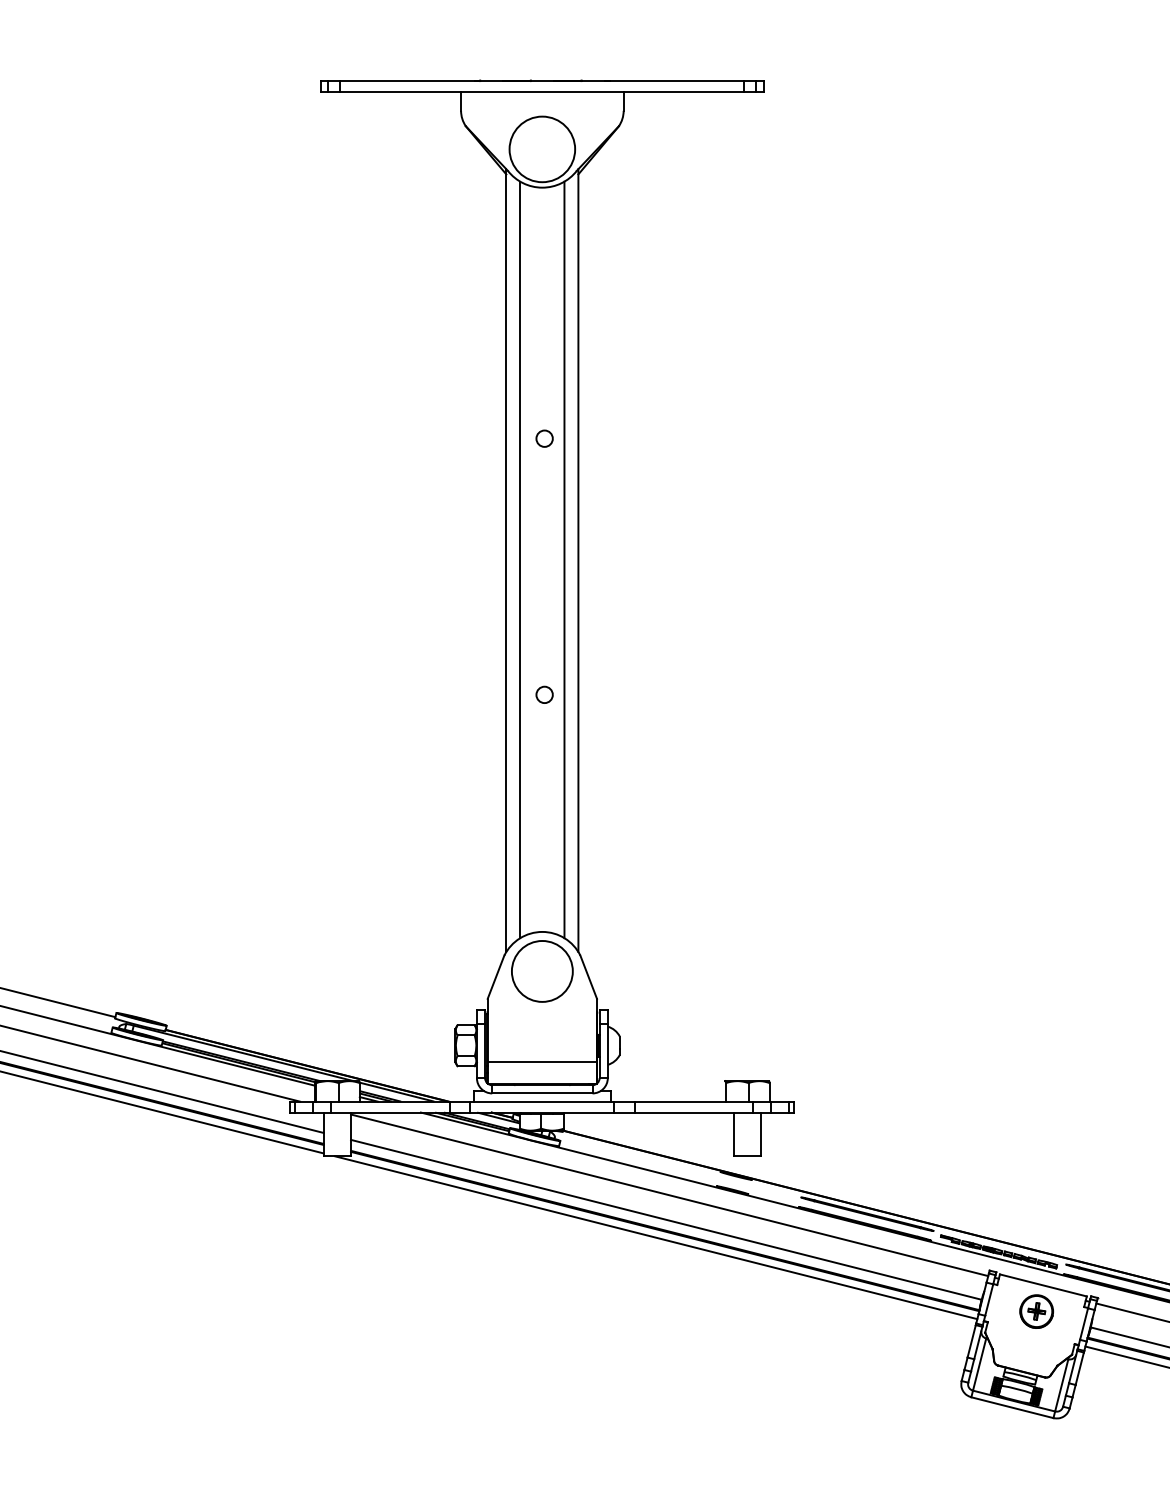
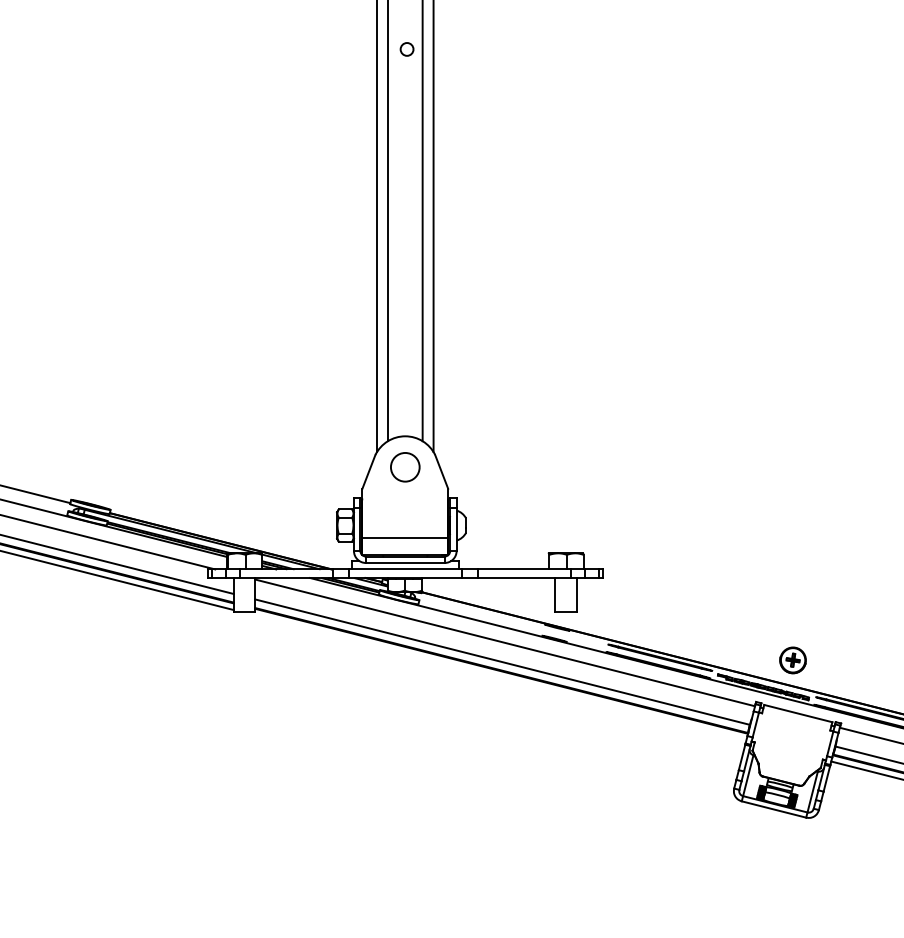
circle: (544, 694) -> (406, 250), removed
circle: (541, 970) -> (404, 466), size x0.6
line: (655, 1237) -> (494, 675), removed
part: (1036, 1311) -> (792, 660), moved

